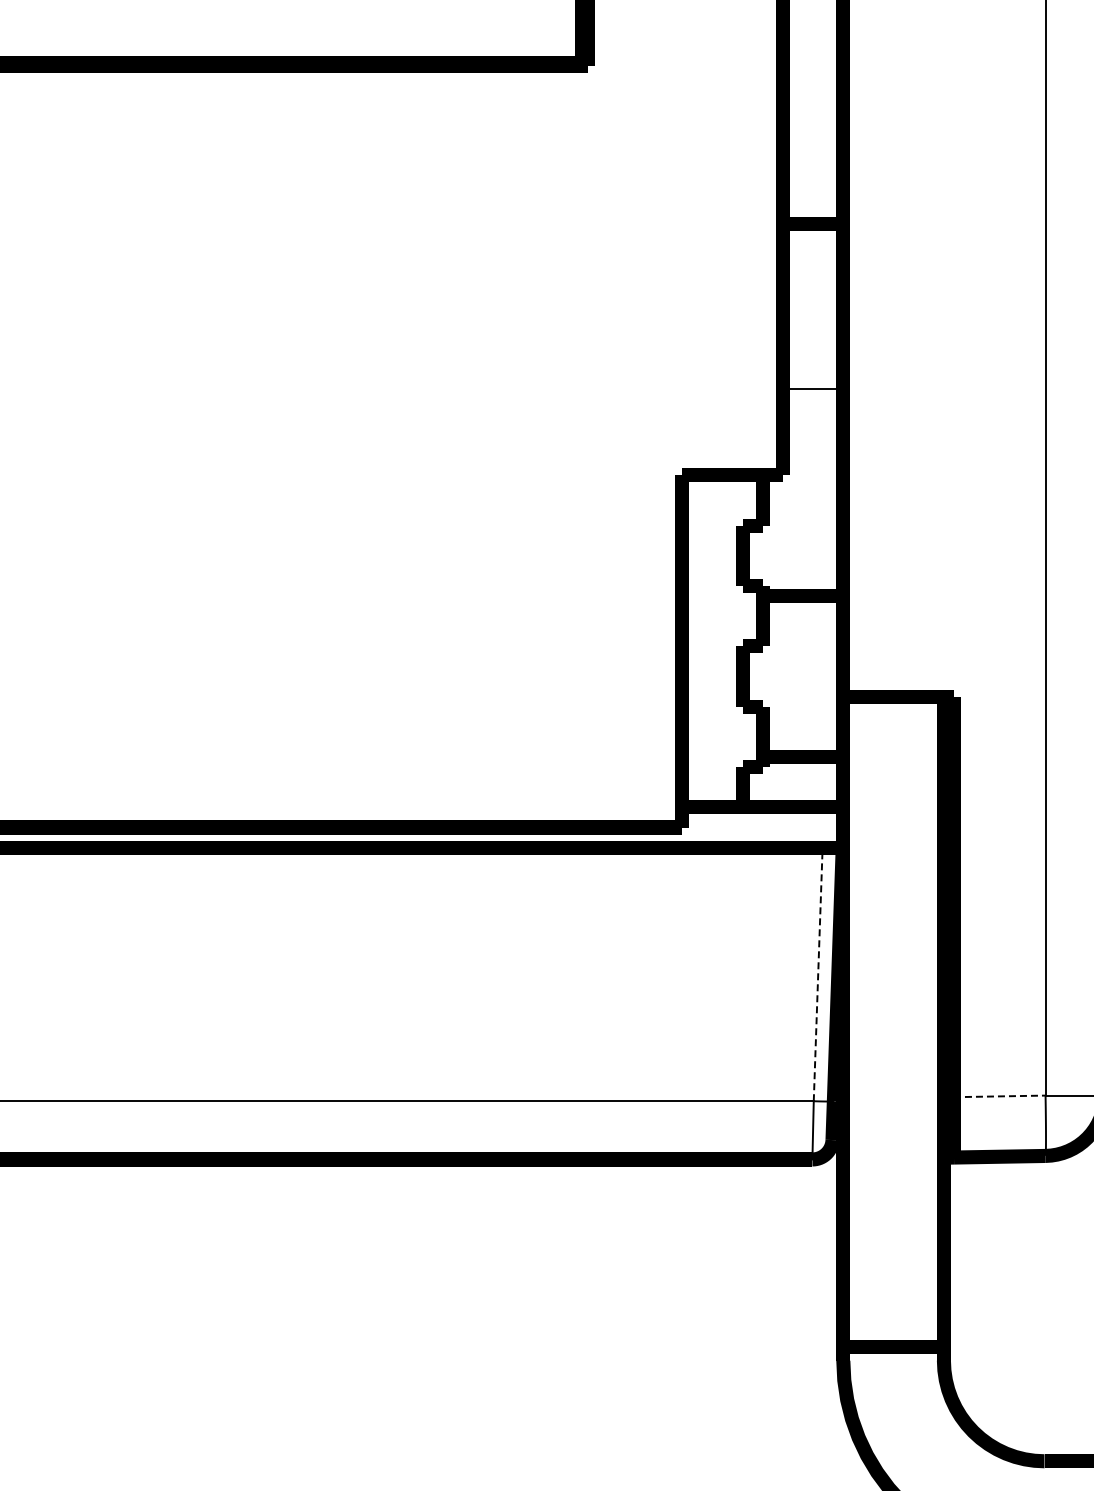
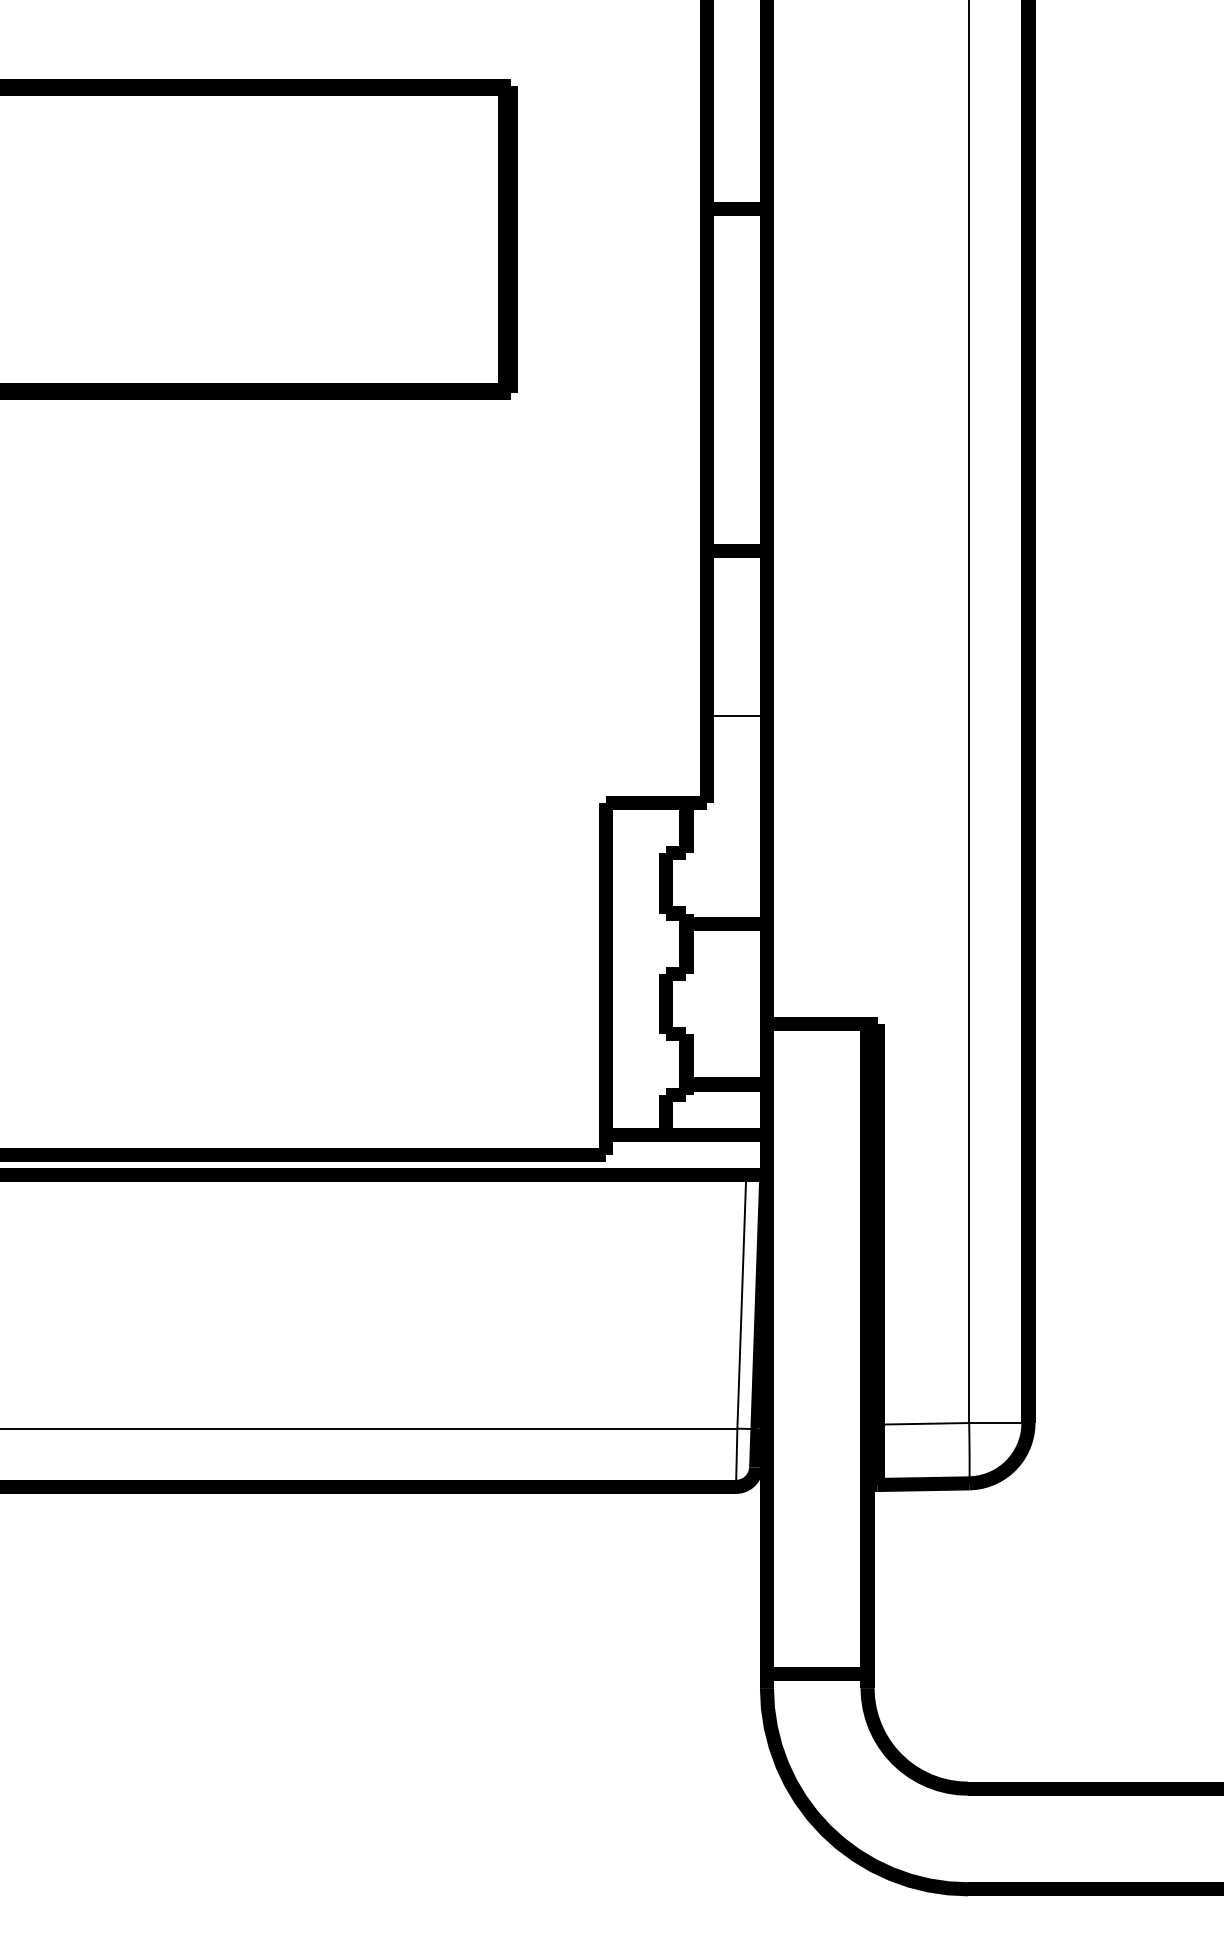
line: (817, 974) -> (741, 1301), dashed -> solid
line: (999, 1096) -> (923, 1423), dashed -> solid

